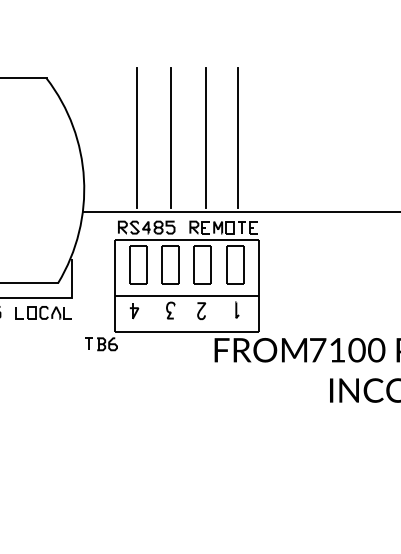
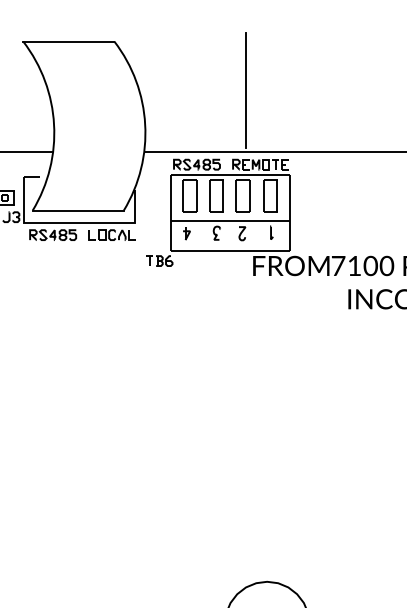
line: (136, 137) -> (188, 90), removed
line: (171, 137) -> (217, 90), removed
line: (238, 137) -> (272, 90), removed

